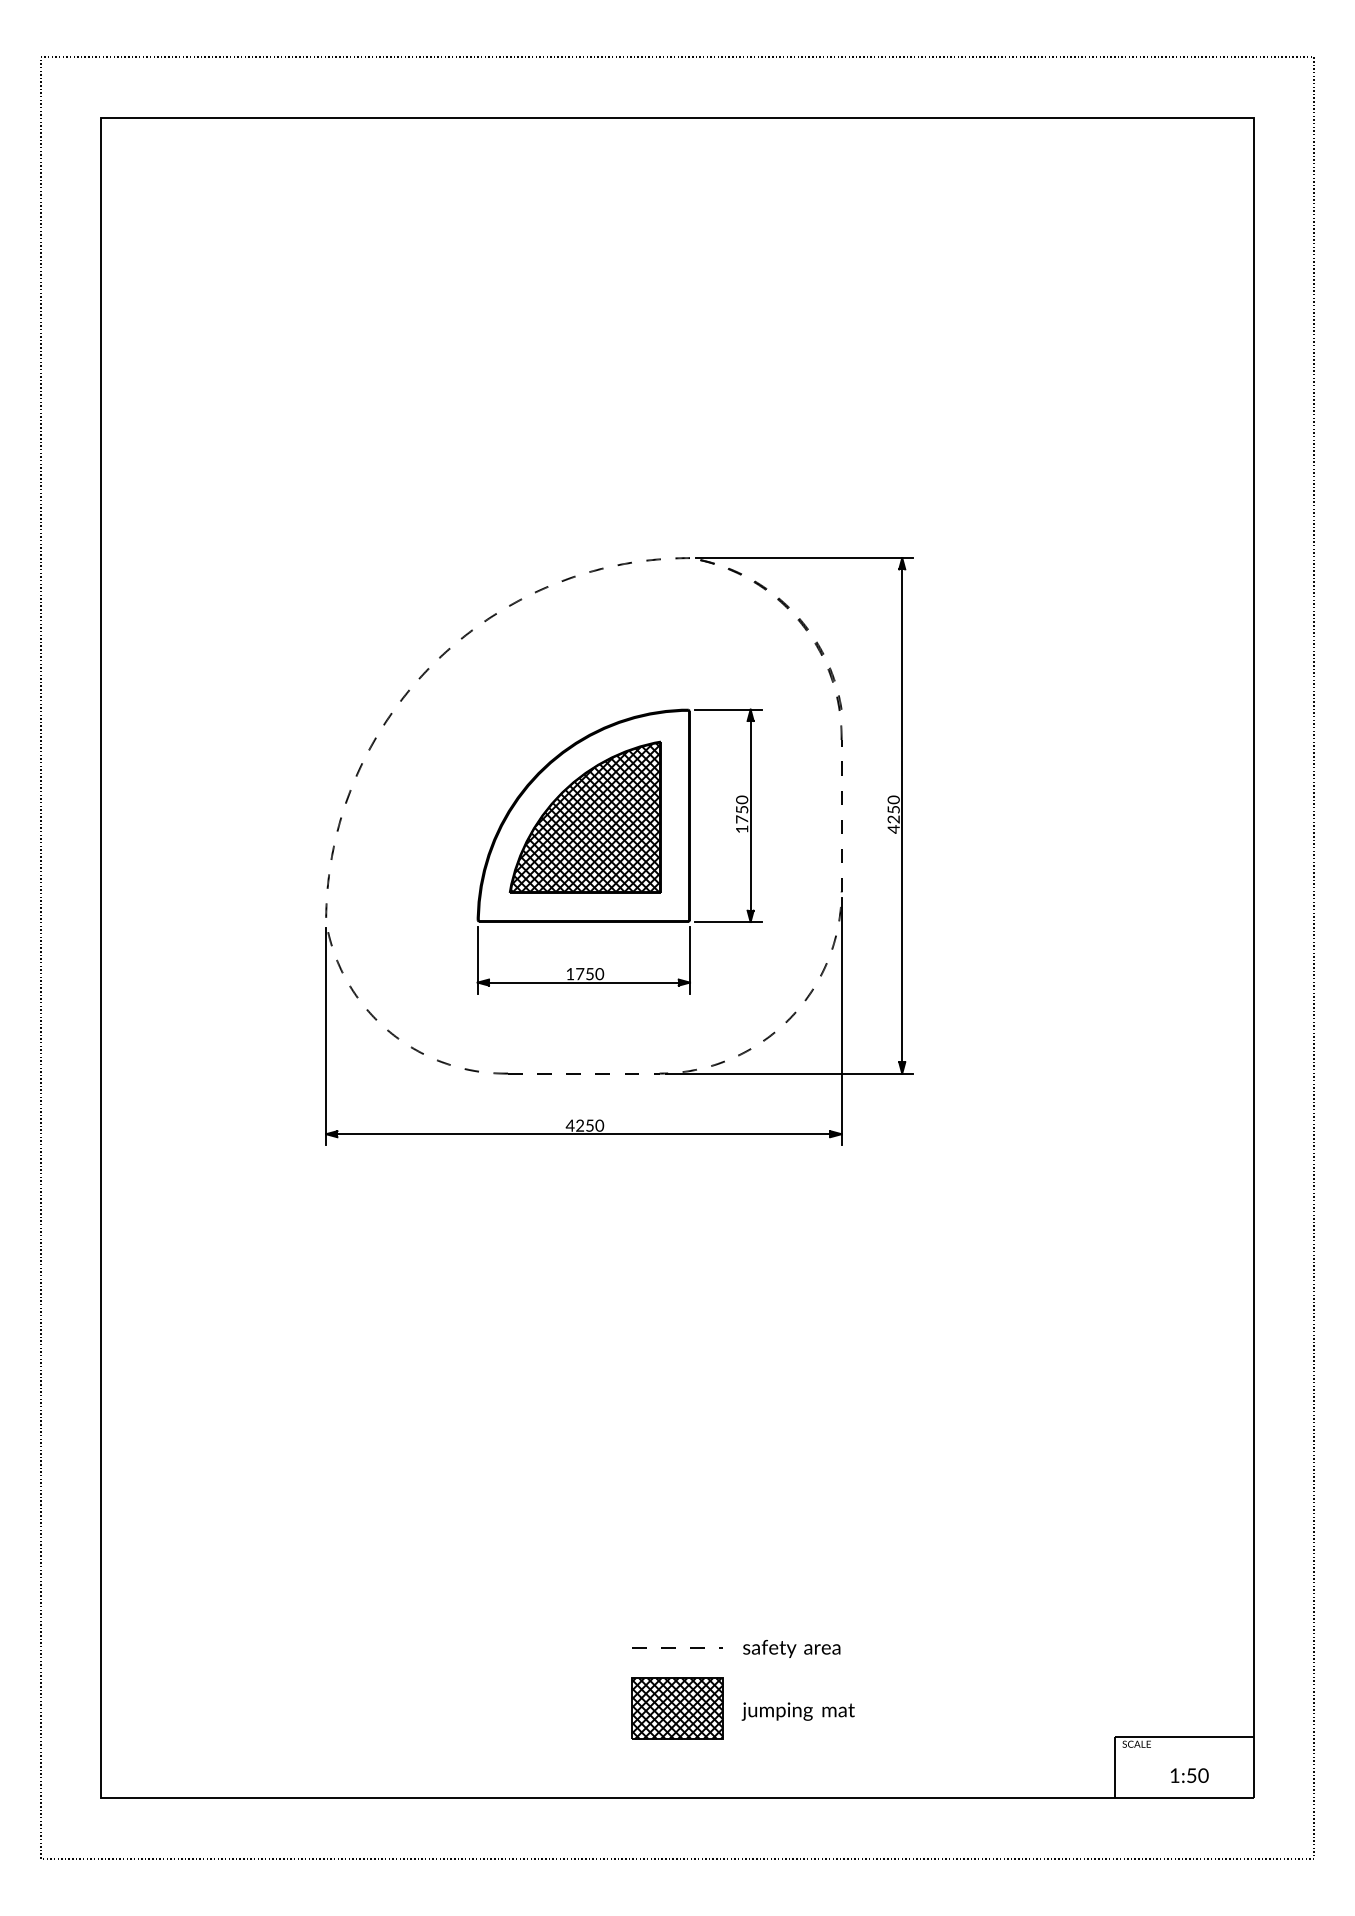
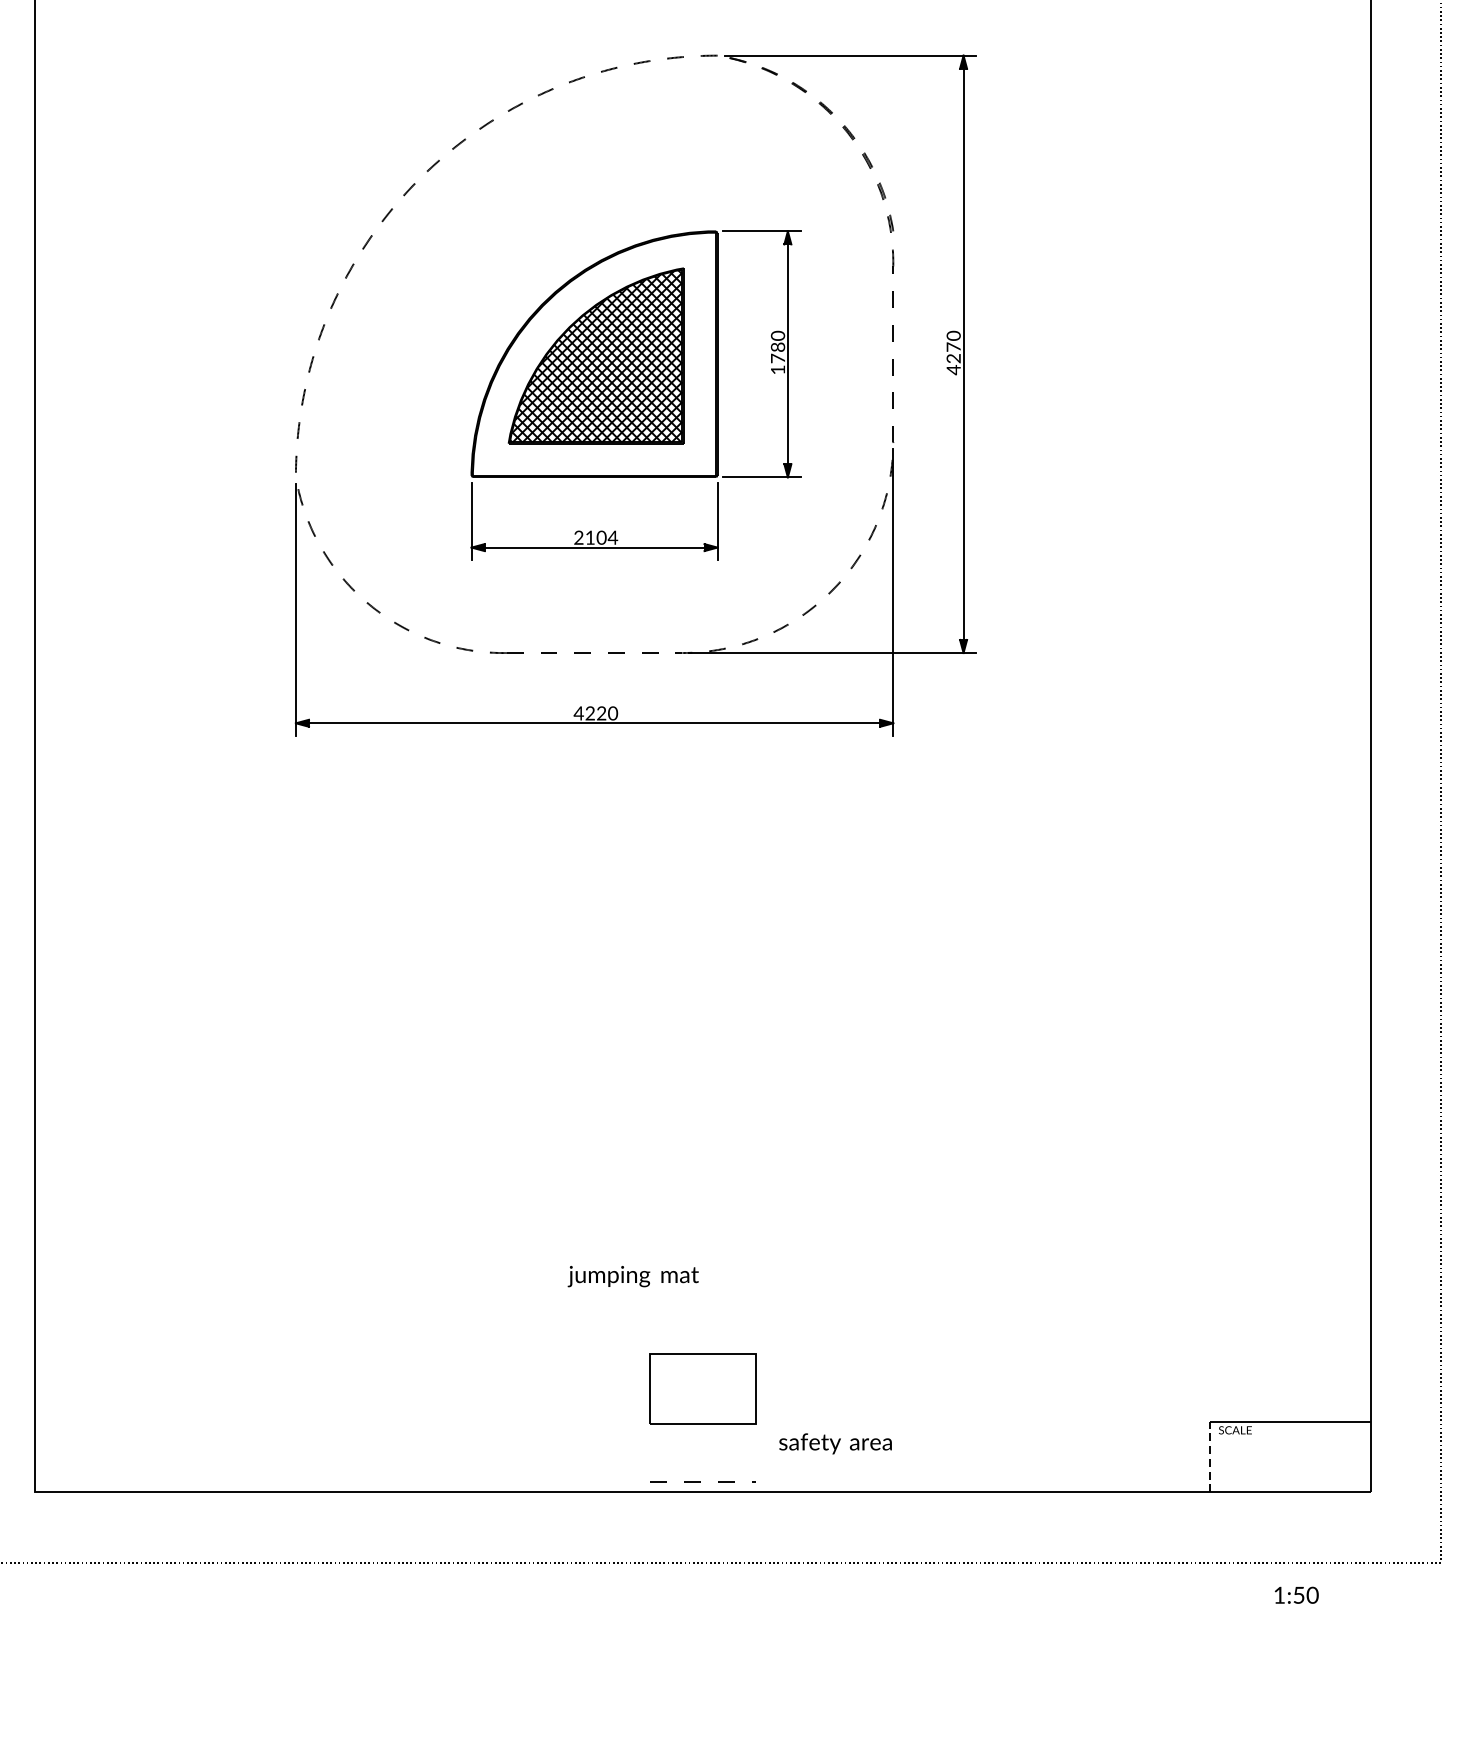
text: (742, 809) -> (778, 346), 1750 -> 1780
text: (893, 809) -> (953, 346), 4250 -> 4270
text: (585, 974) -> (596, 538), 1750 -> 2104
text: (589, 1125) -> (601, 713), 4250 -> 4220
line: (675, 1647) -> (700, 1481), moved
text: (791, 1648) -> (835, 1443), moved
hatch: (677, 1708) -> (703, 1388), removed
text: (797, 1711) -> (632, 1276), moved
line: (1115, 1767) -> (1210, 1457), solid -> dashed
text: (1189, 1775) -> (1296, 1595), moved

